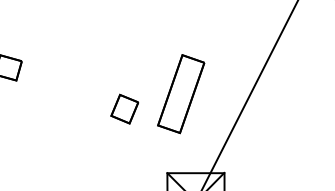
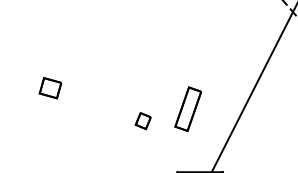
part: (180, 94) -> (187, 109), size x0.7
part: (123, 108) -> (142, 120), size x0.7

